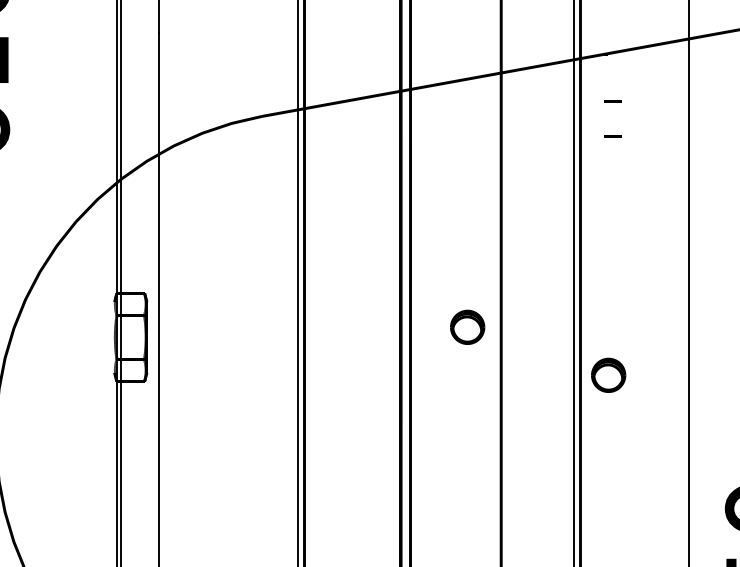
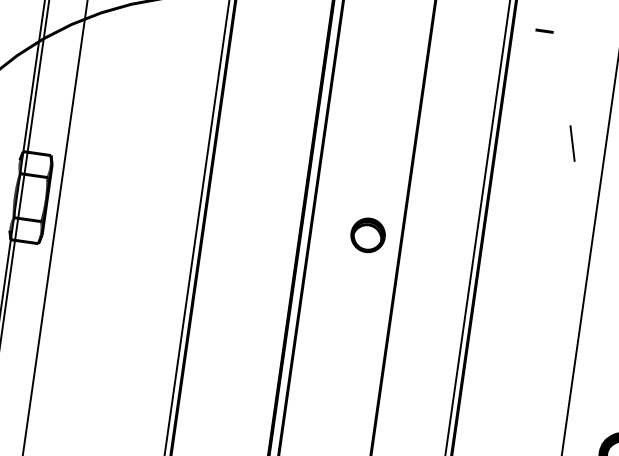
line: (612, 136) -> (539, 65), removed
line: (655, 208) -> (572, 143), added
part: (608, 374) -> (501, 302), removed

